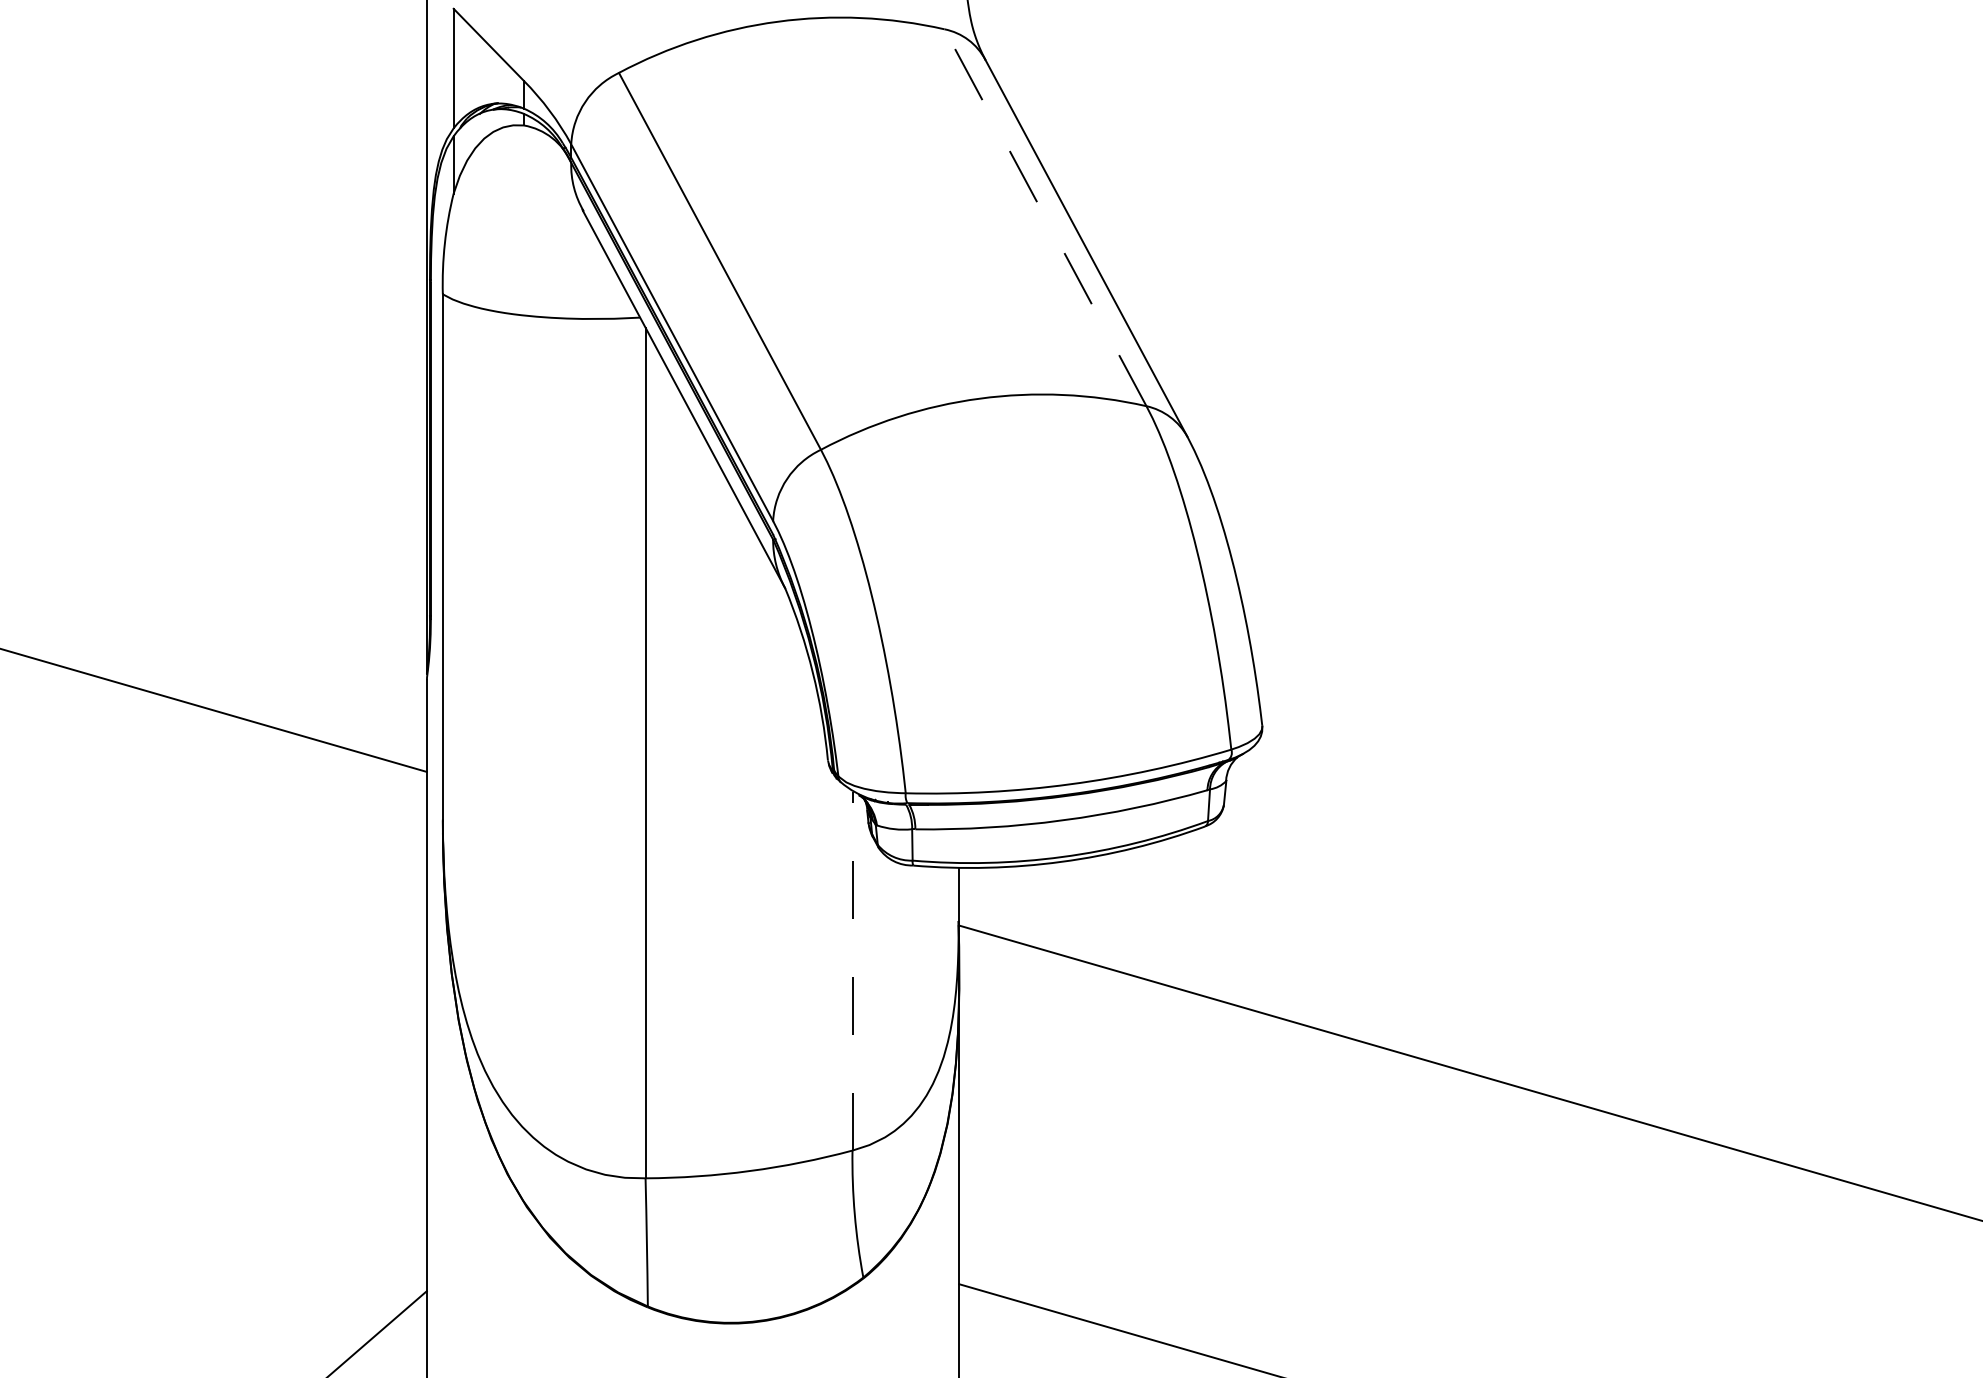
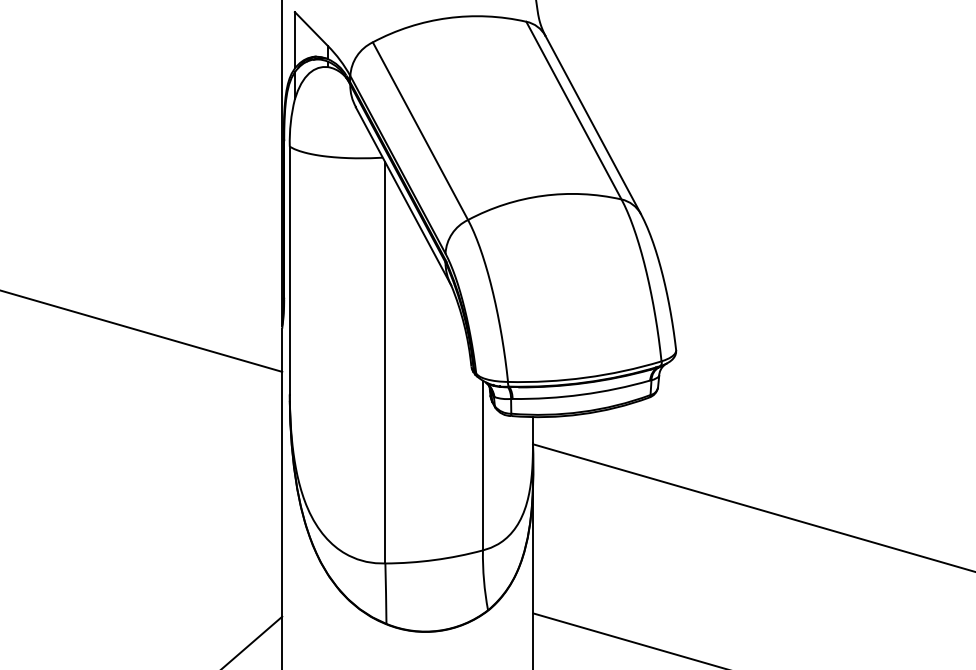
line: (1044, 217) -> (573, 110), dashed -> solid
line: (851, 970) -> (482, 465), dashed -> solid

